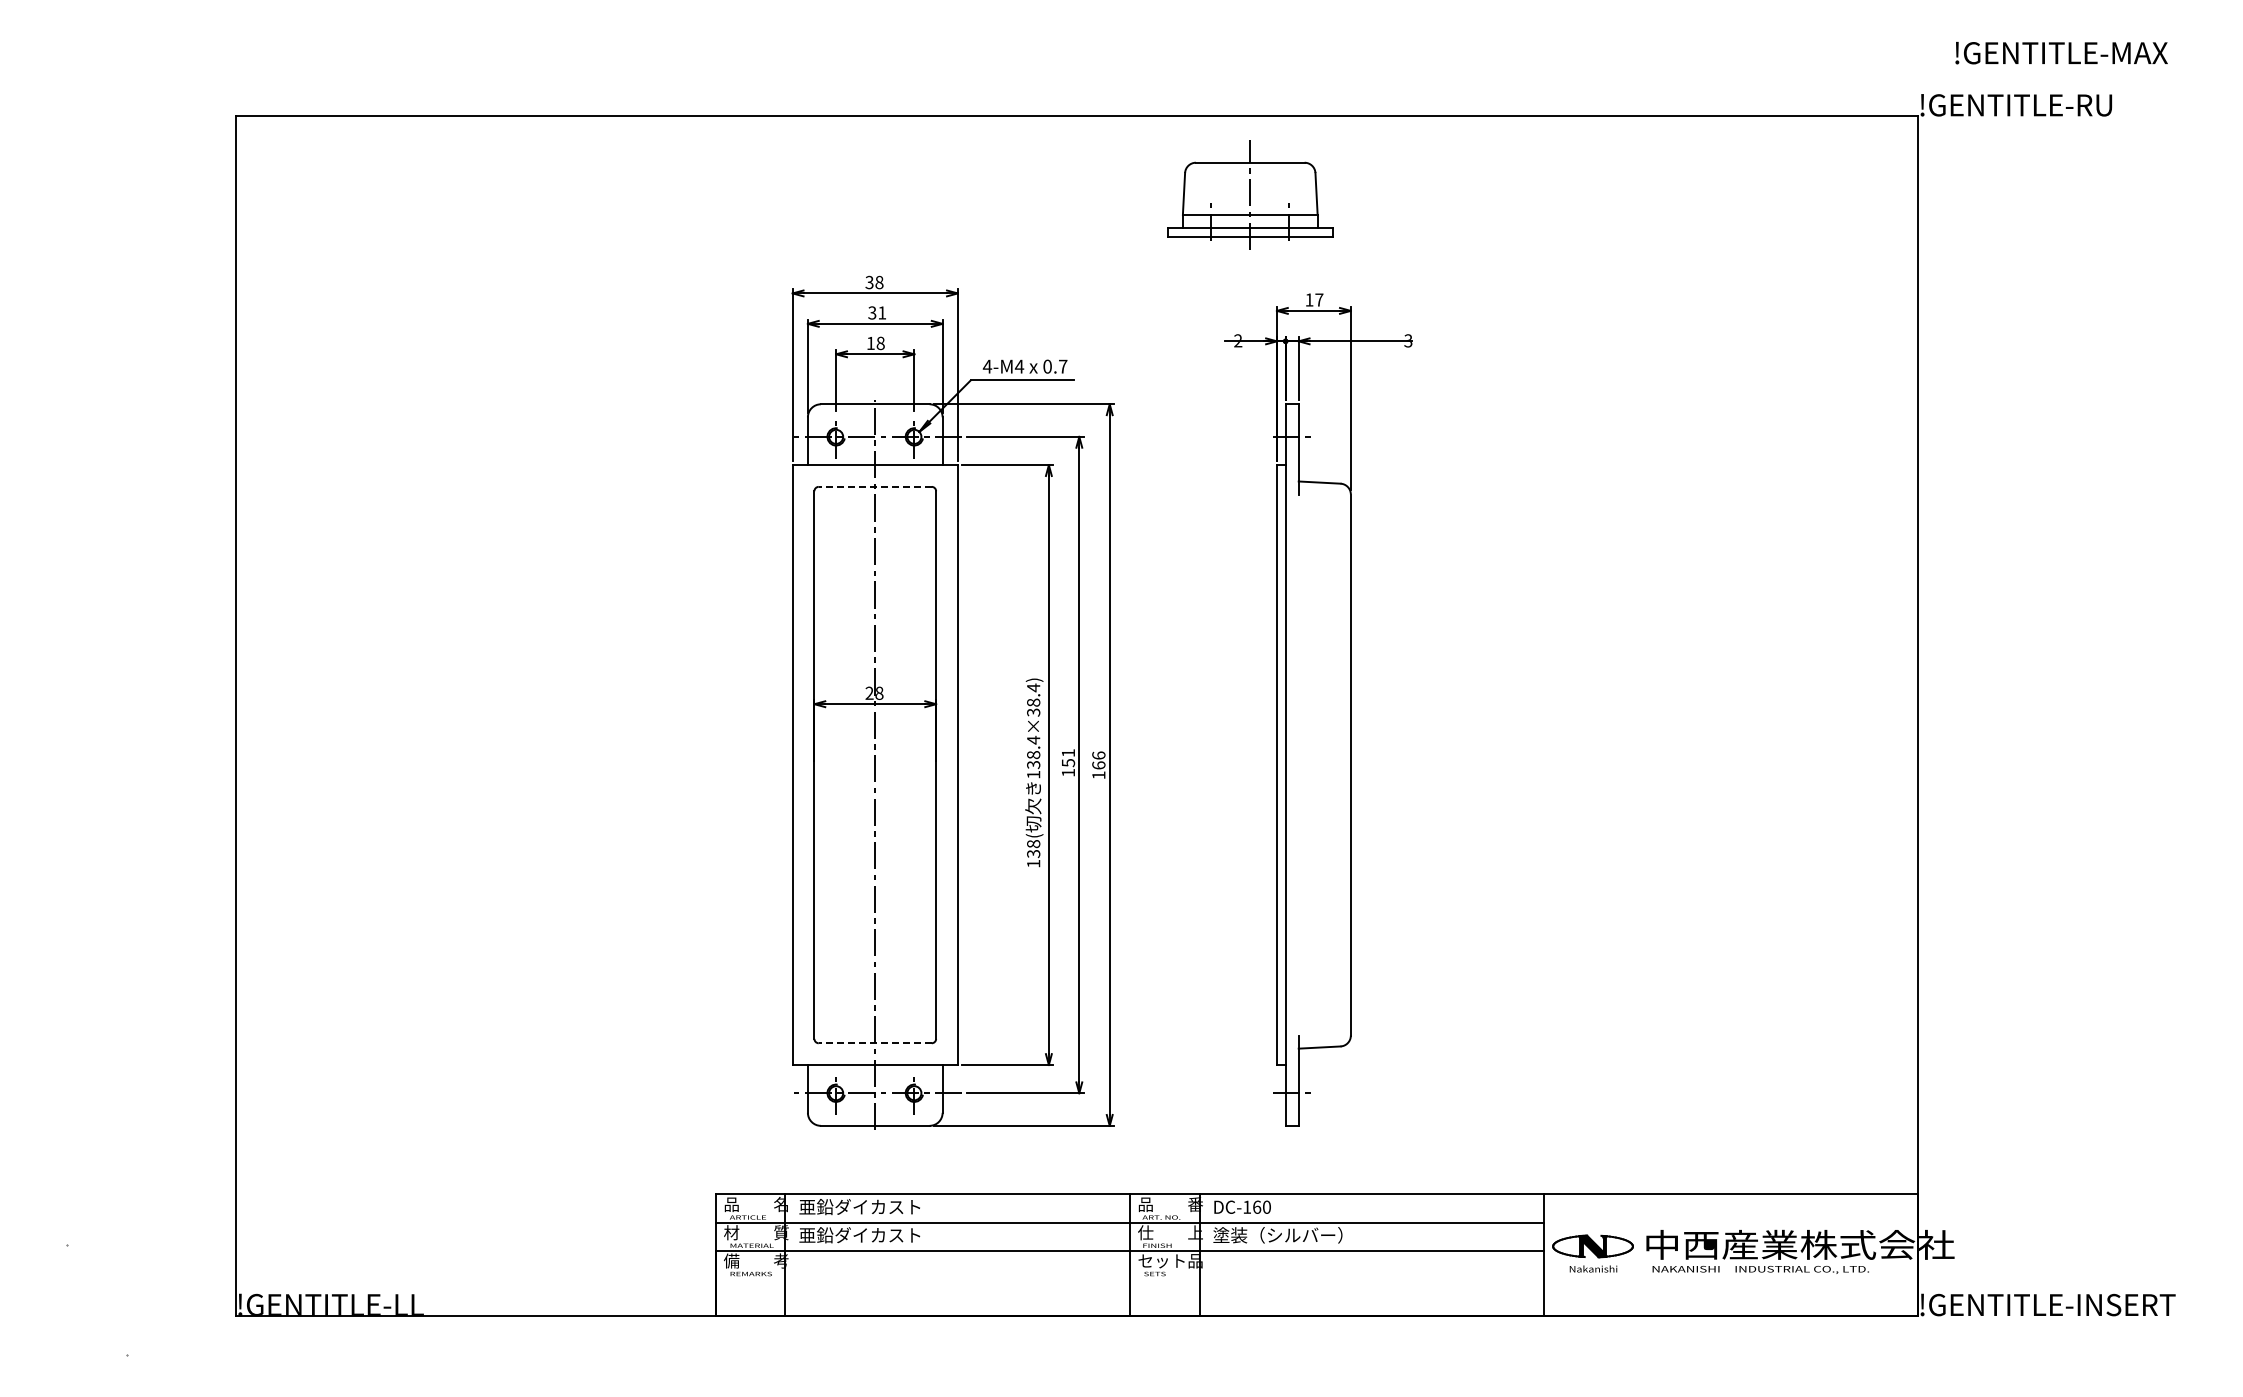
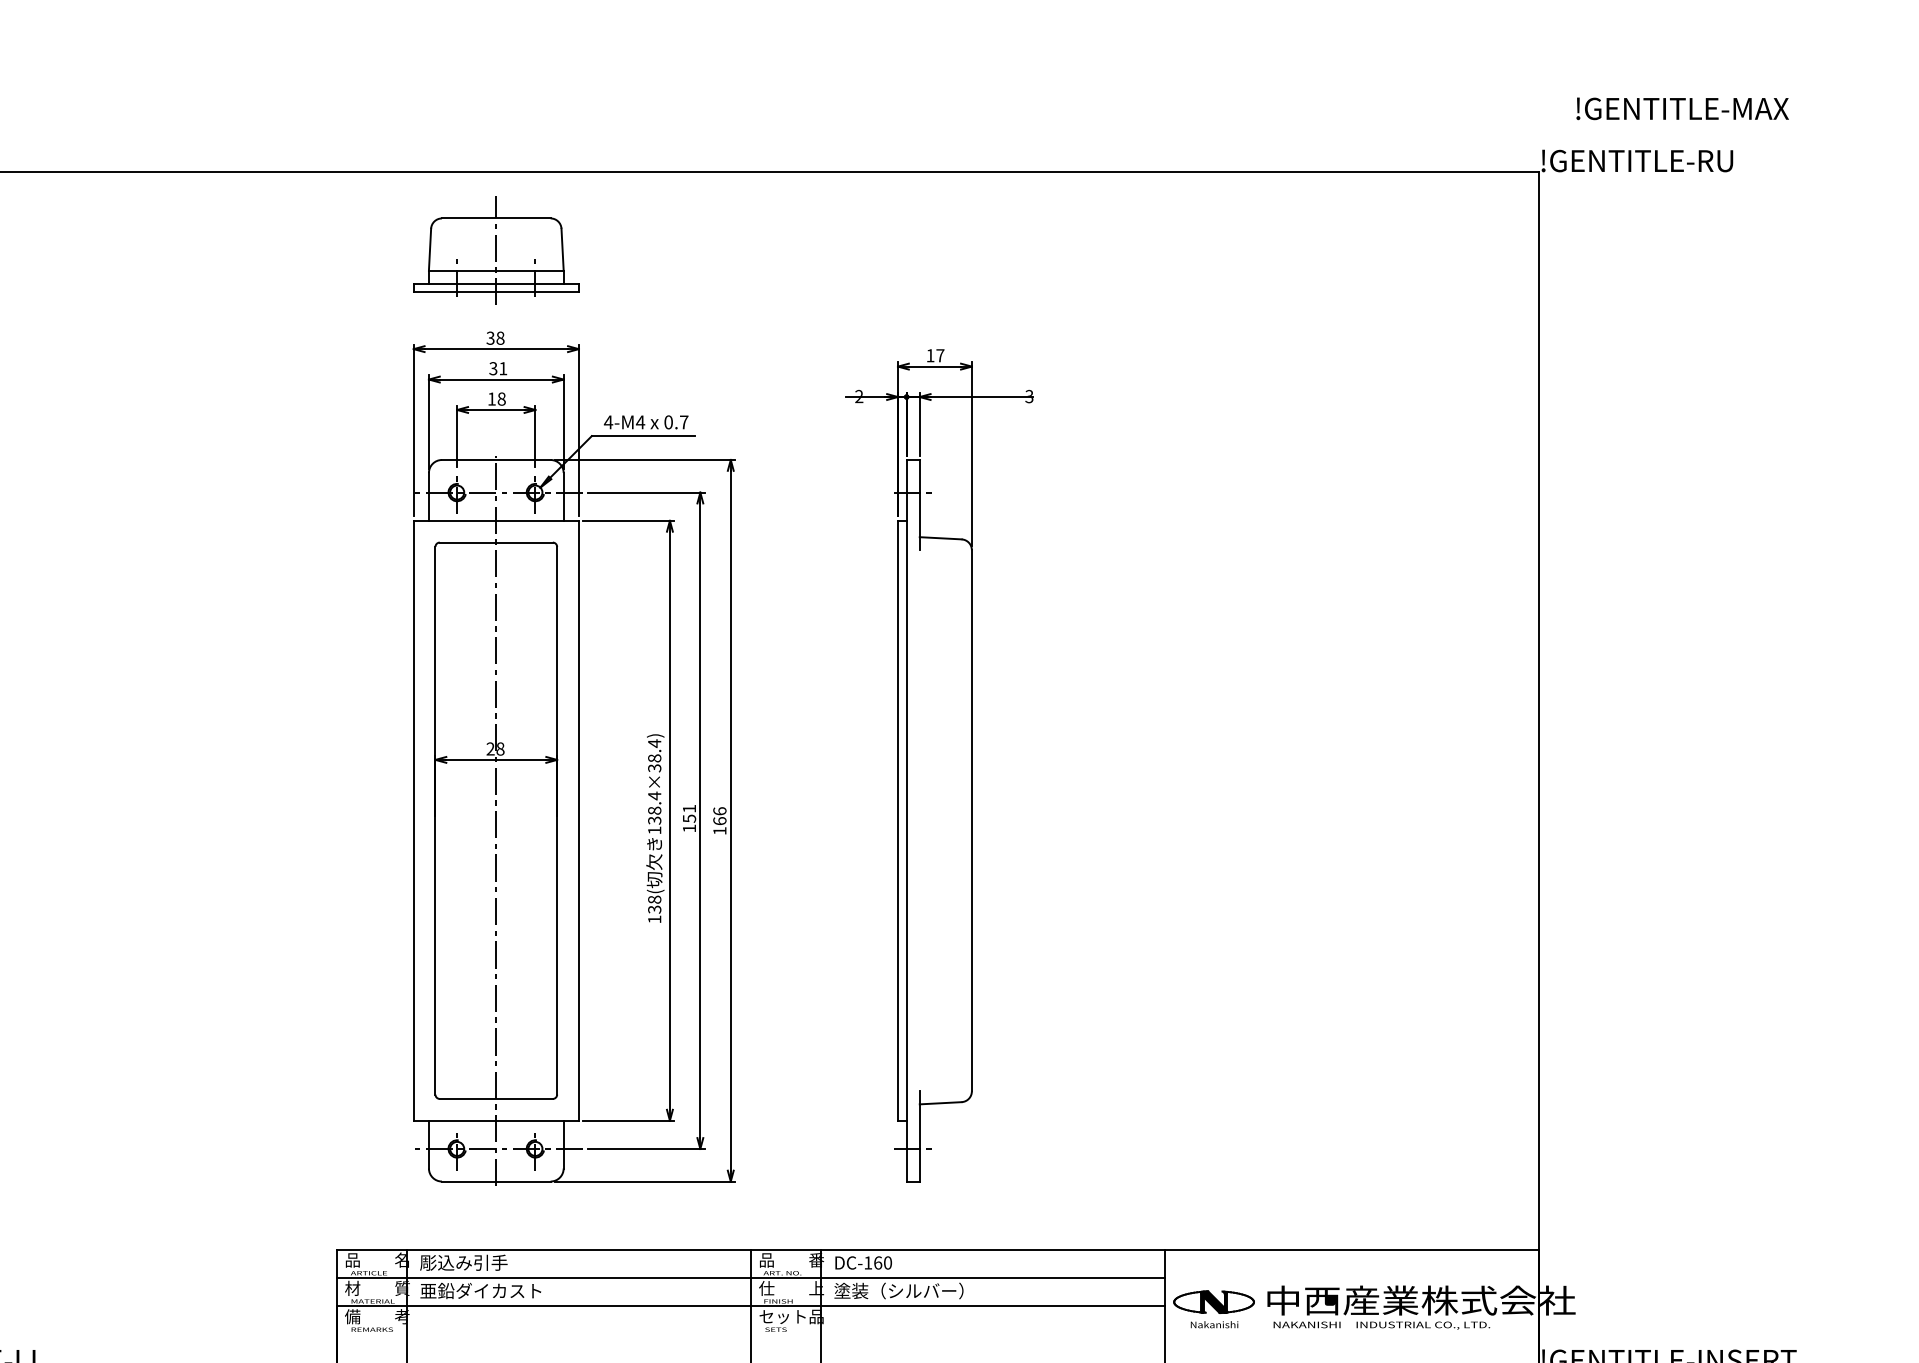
part: (1250, 194) -> (496, 250), moved
line: (875, 486) -> (496, 542), dashed -> solid
line: (875, 1043) -> (496, 1099), dashed -> solid
text: (859, 1206) -> (480, 1262), 亜鉛ダイカスト -> 彫込み引手

